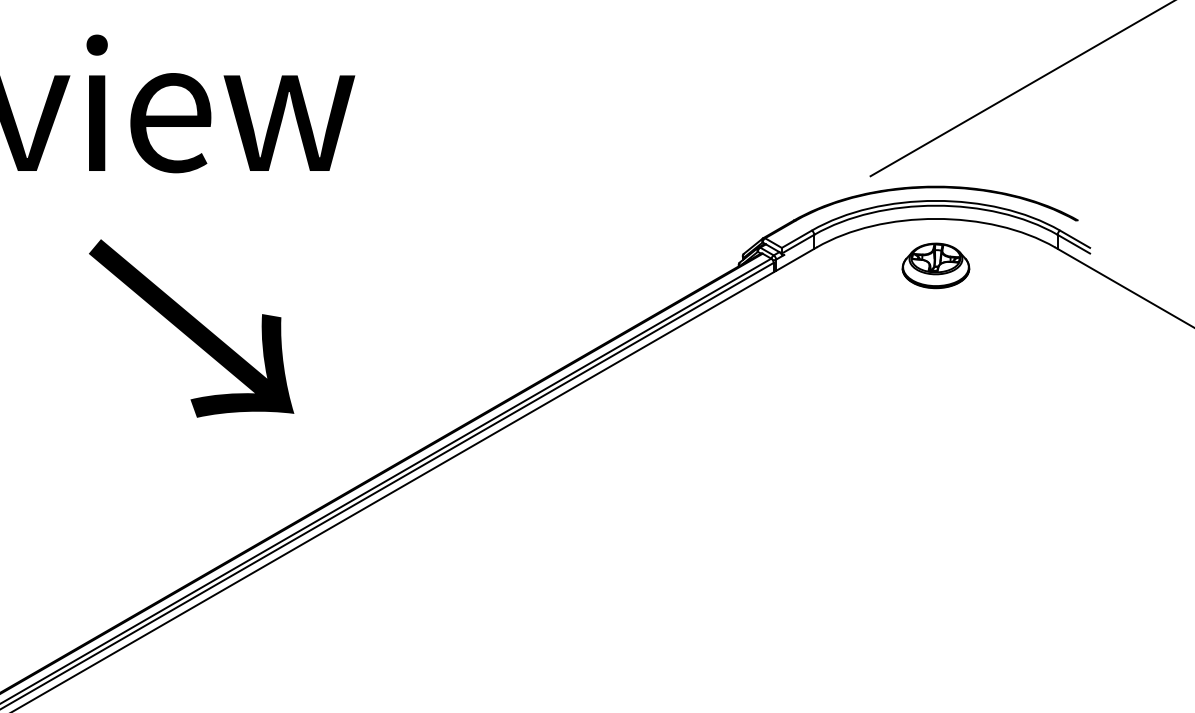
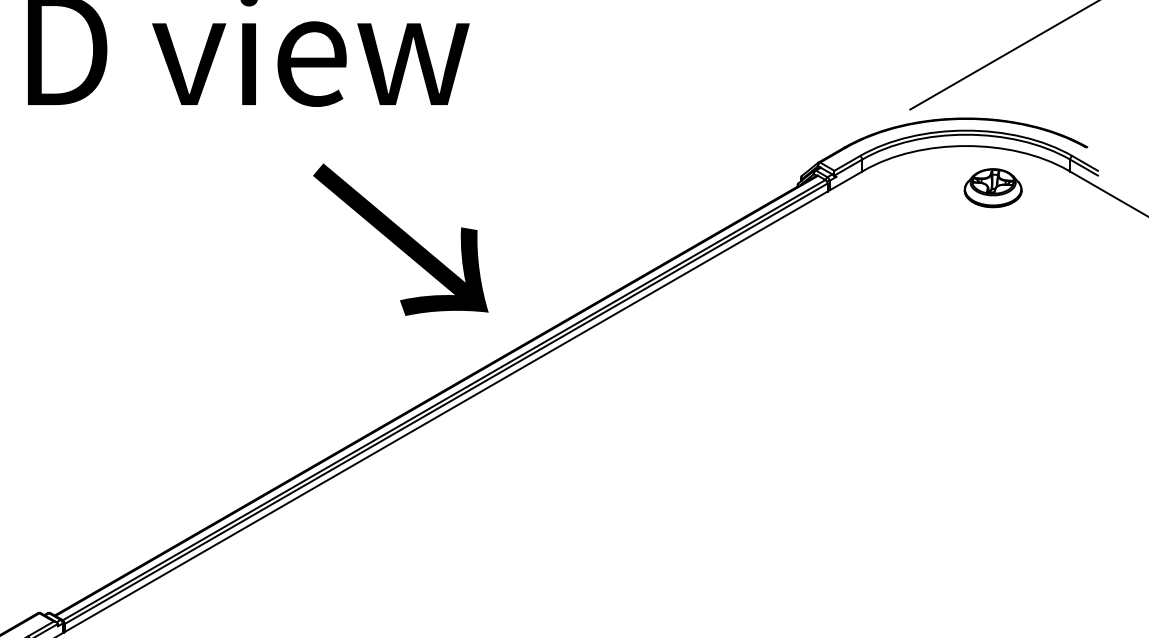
part: (935, 266) -> (992, 188), moved
text: (191, 328) -> (400, 239), moved

